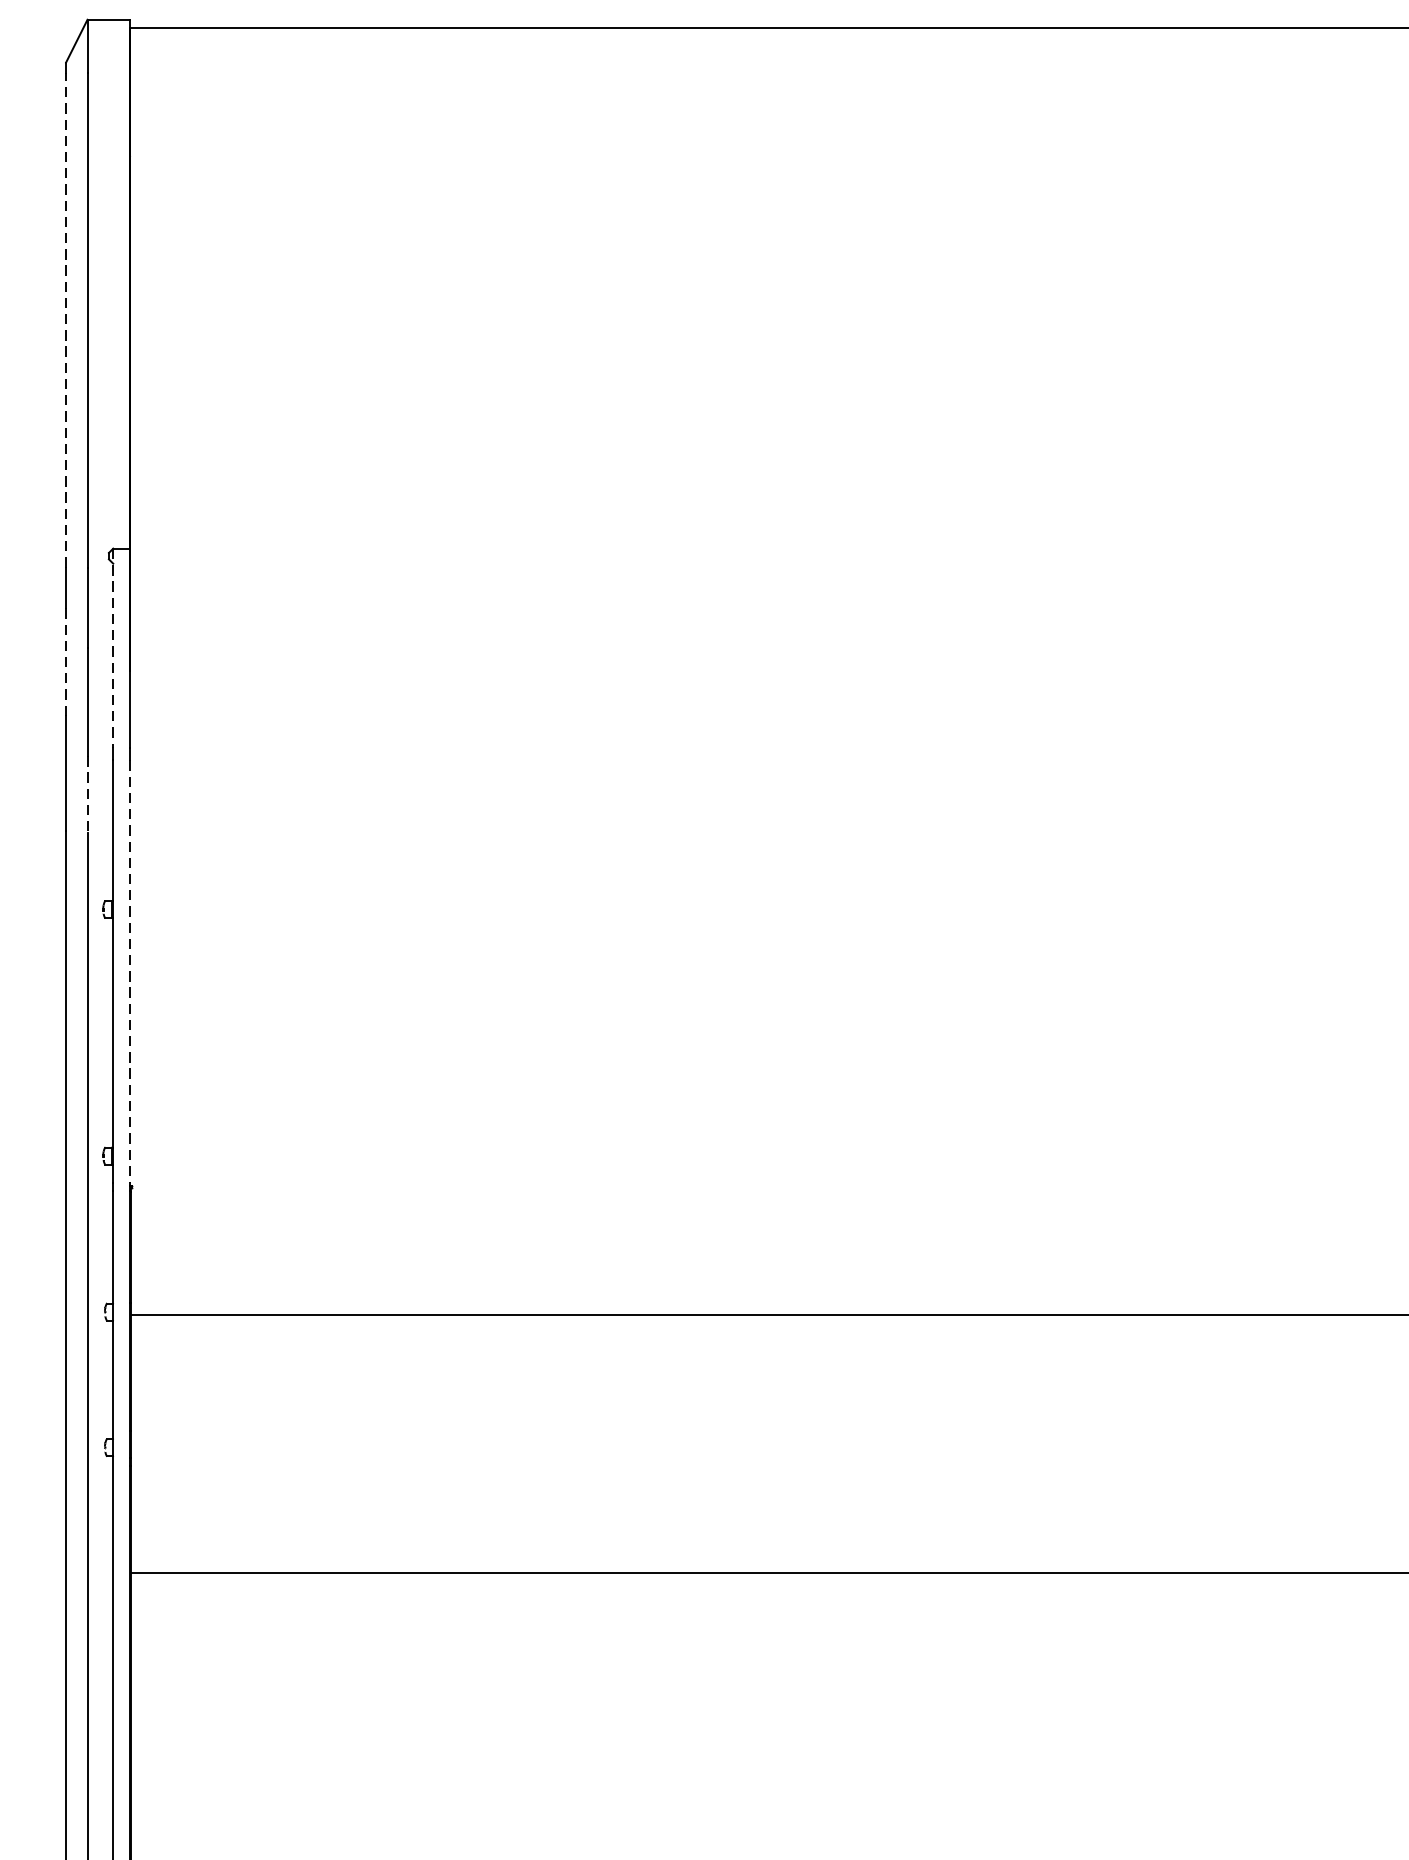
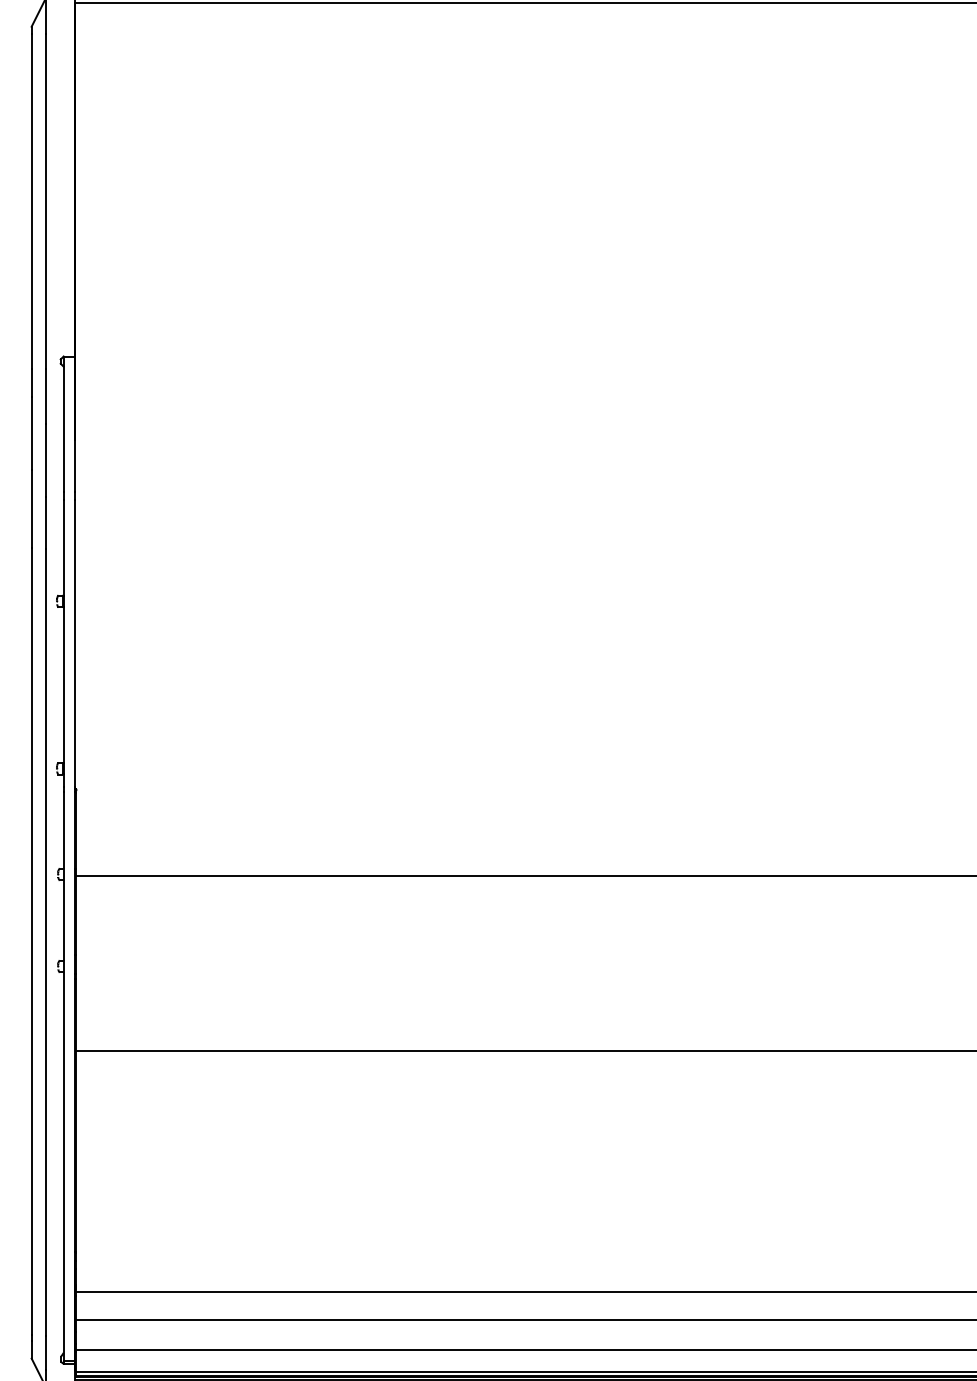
line: (65, 320) -> (31, 201), dashed -> solid
line: (112, 648) -> (63, 424), dashed -> solid
line: (65, 662) -> (31, 433), dashed -> solid
line: (87, 794) -> (46, 523), dashed -> solid
line: (130, 971) -> (75, 643), dashed -> solid

